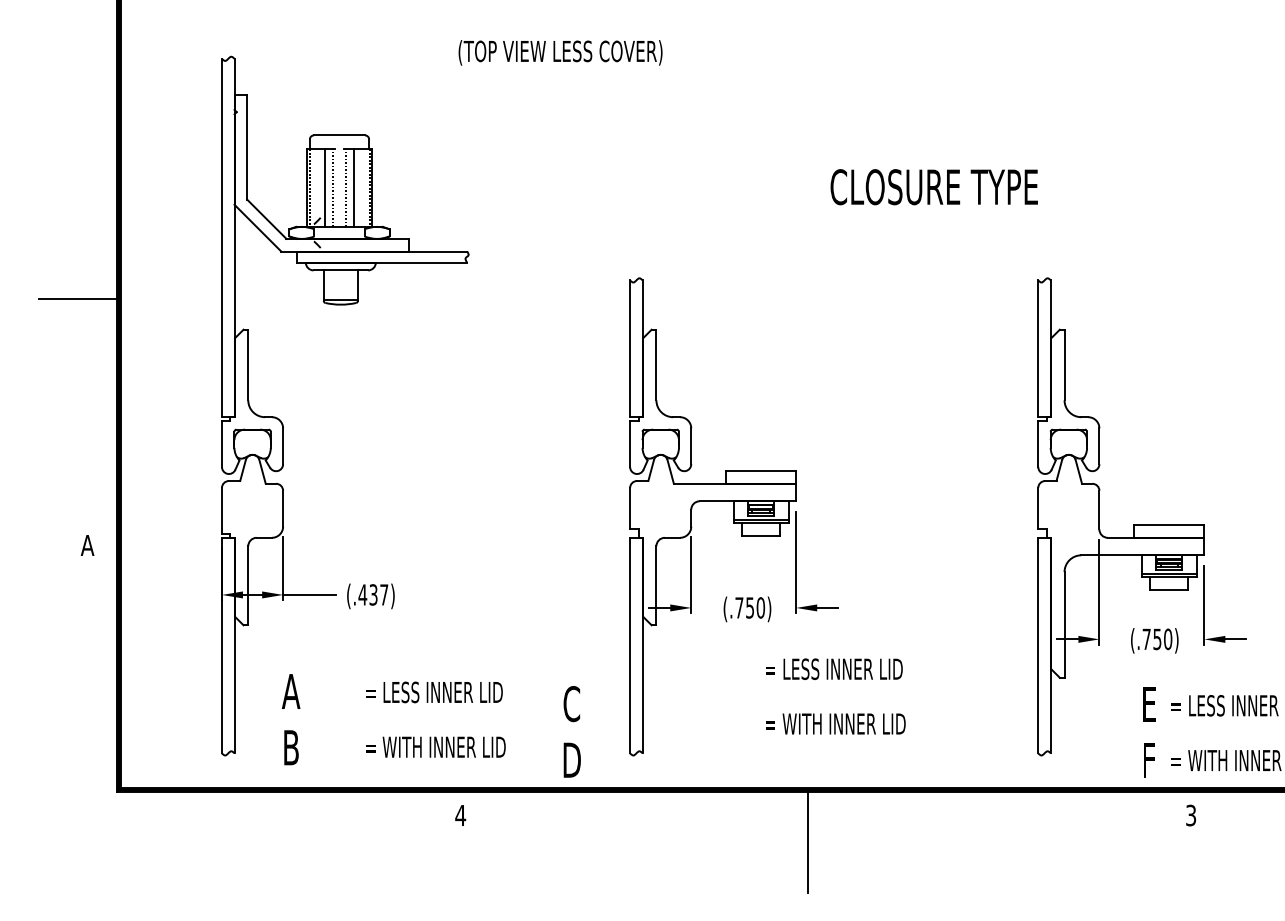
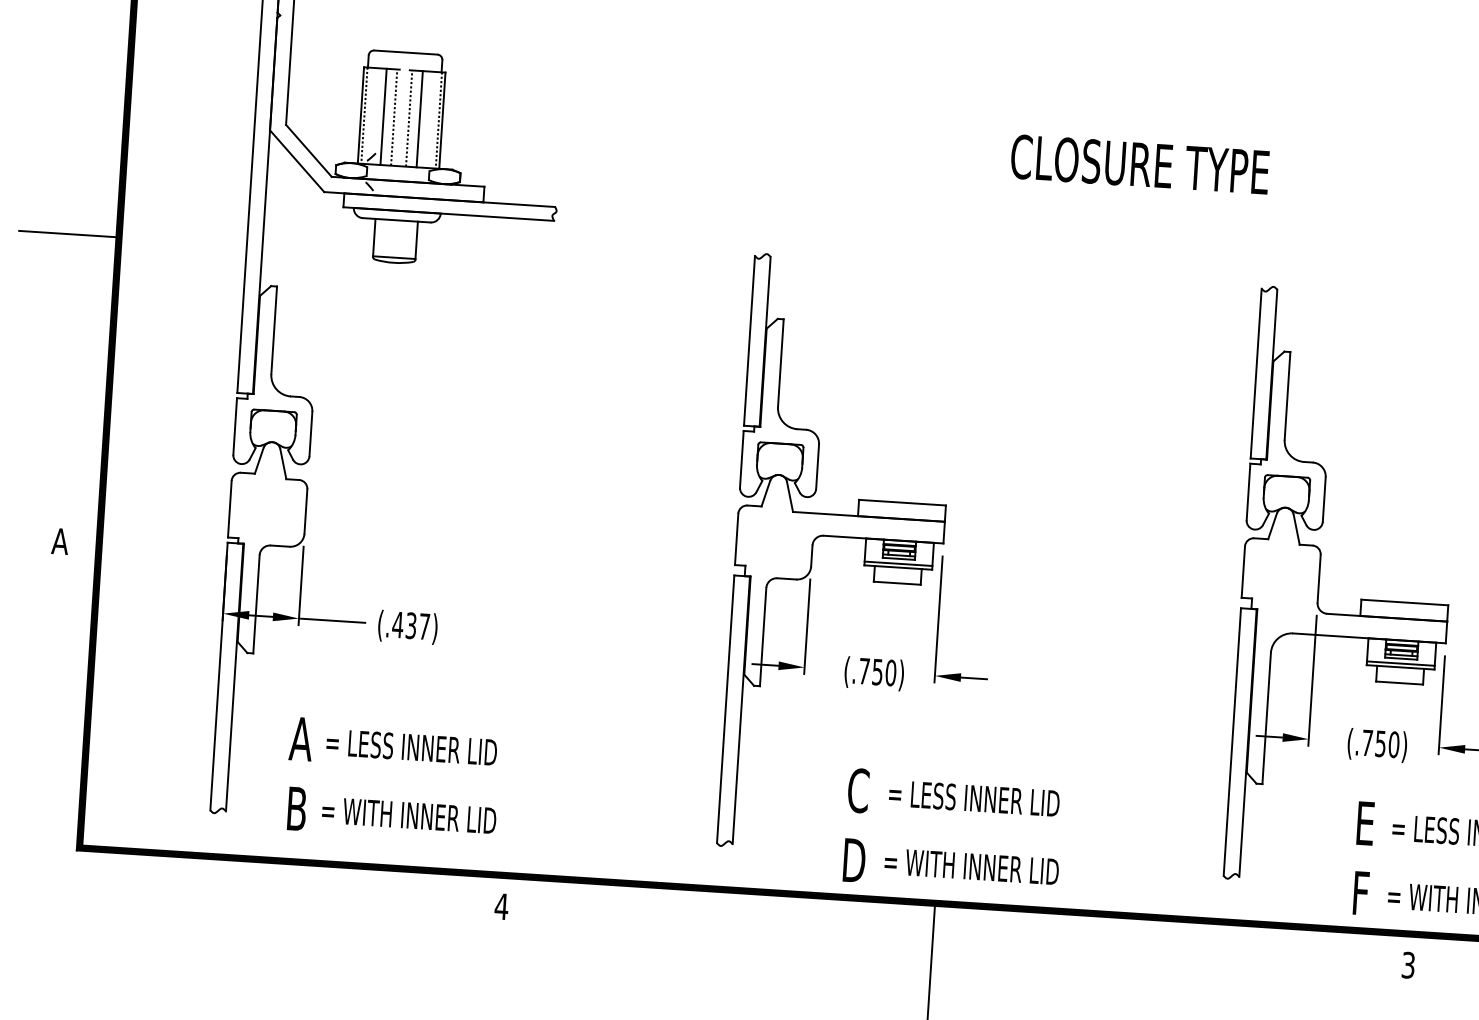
text: (835, 696) -> (973, 832), moved
text: (435, 719) -> (411, 781), moved
text: (571, 731) -> (855, 824), moved

